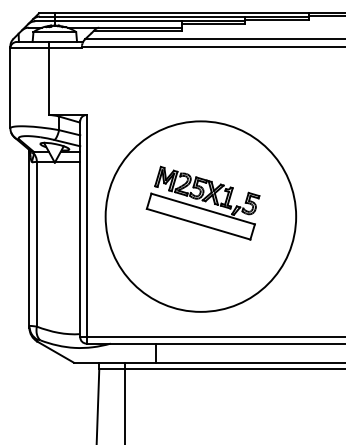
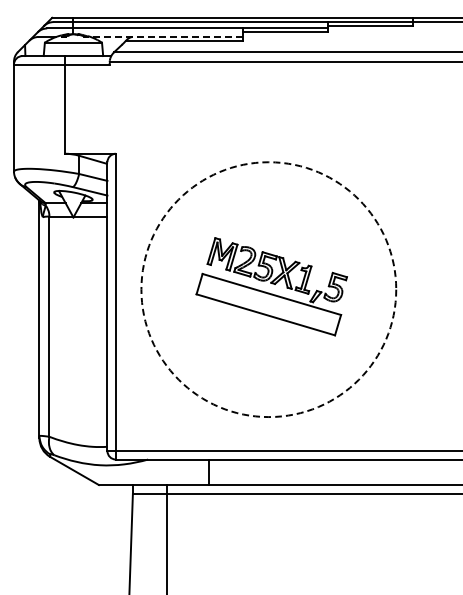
line: (124, 27) -> (166, 36), solid -> dashed
part: (202, 203) -> (271, 286), moved
circle: (200, 216) -> (268, 289), solid -> dashed

